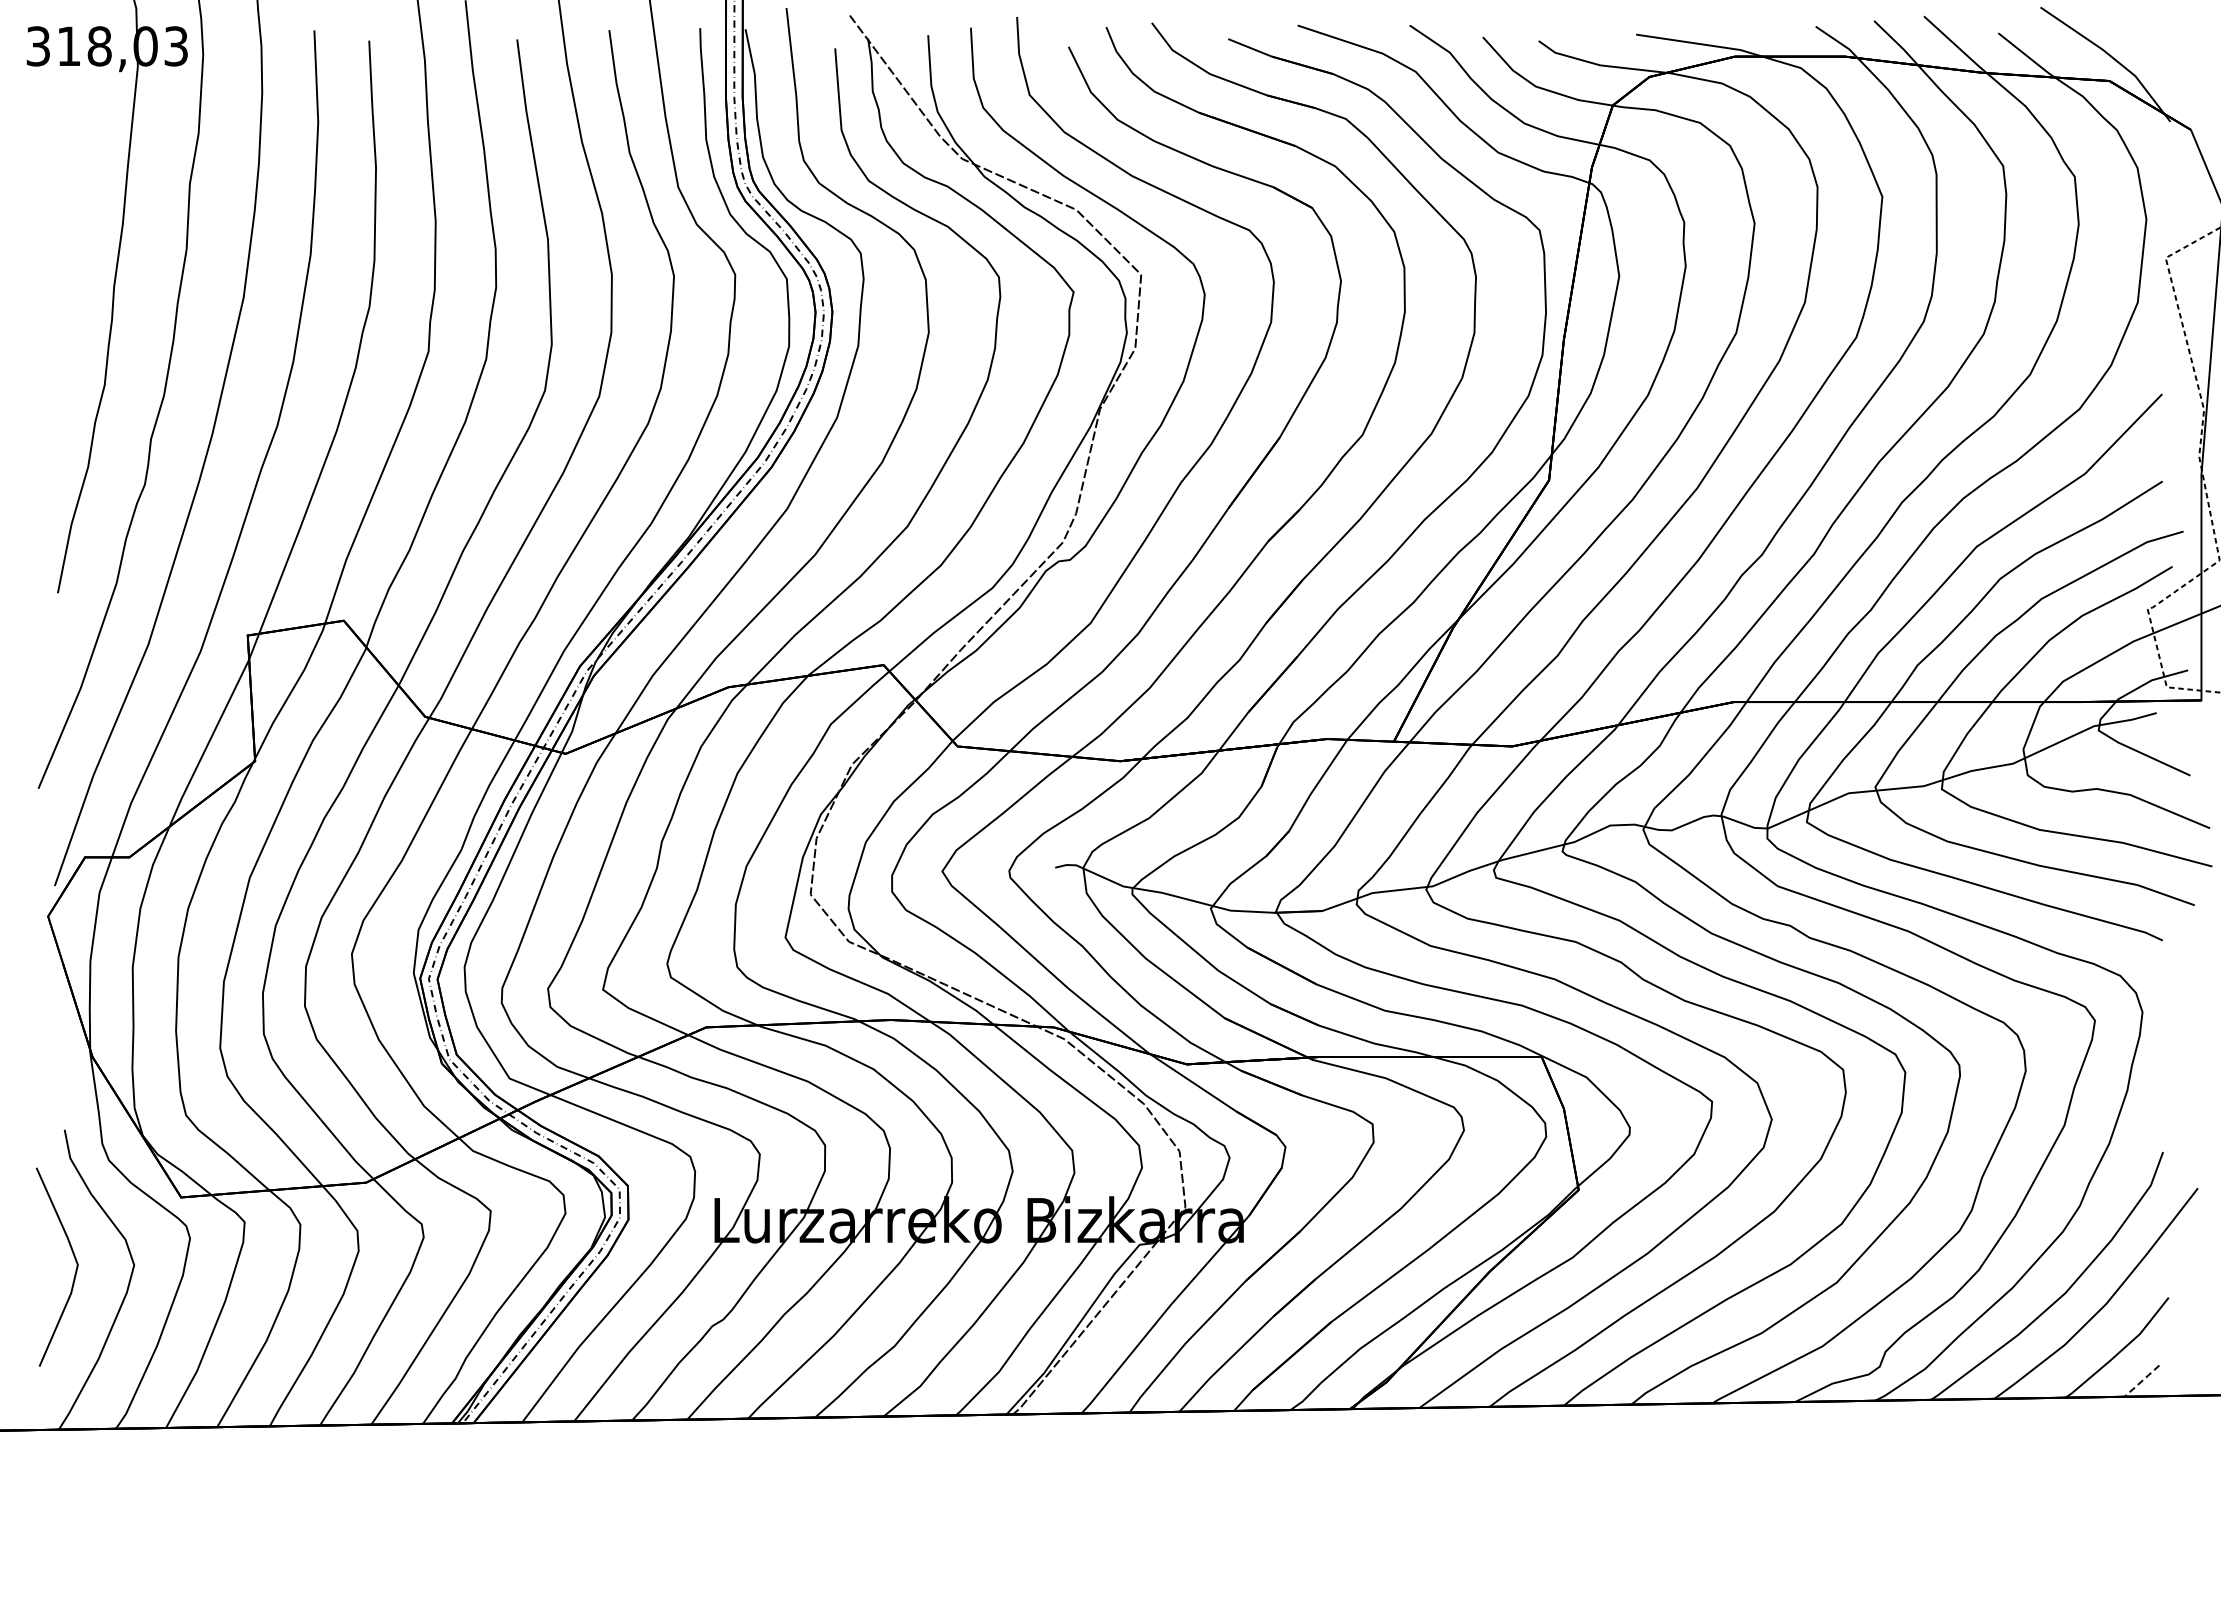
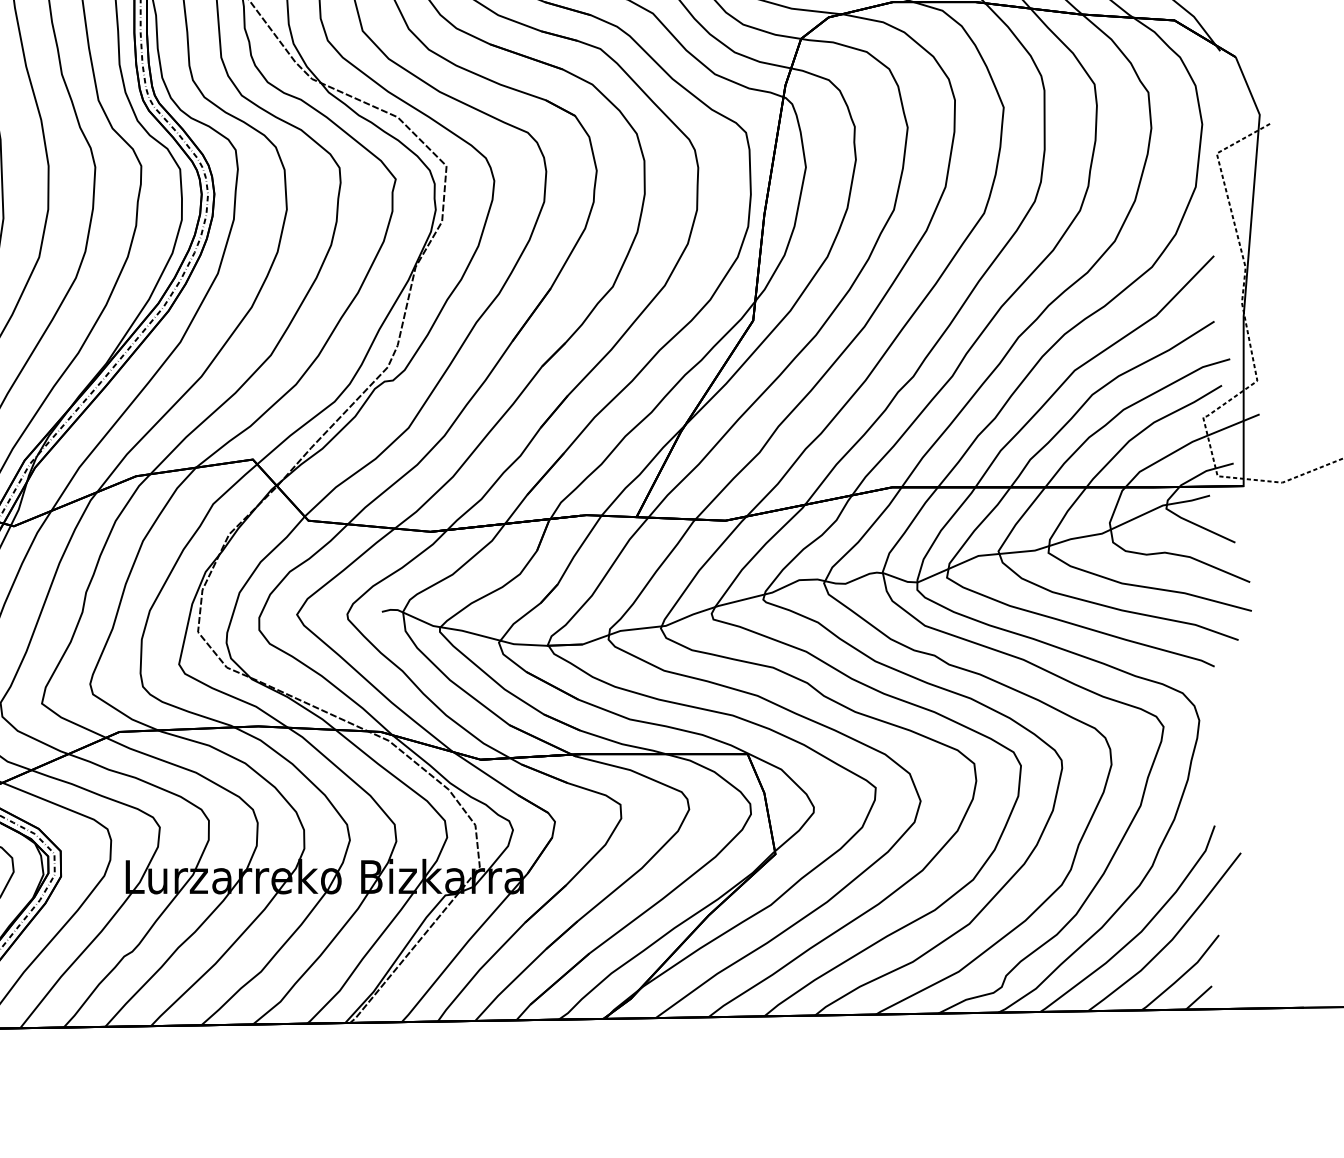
line: (2141, 1381) -> (1198, 998), dashed -> solid

